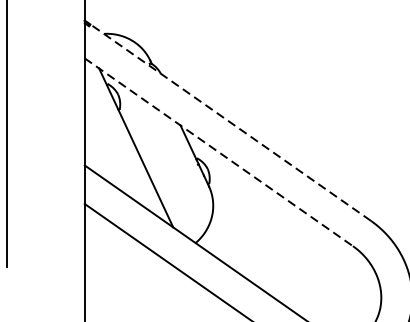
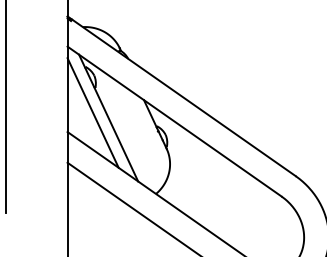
line: (230, 122) -> (183, 97), dashed -> solid
line: (115, 140) -> (92, 112), added
line: (218, 152) -> (174, 121), dashed -> solid

